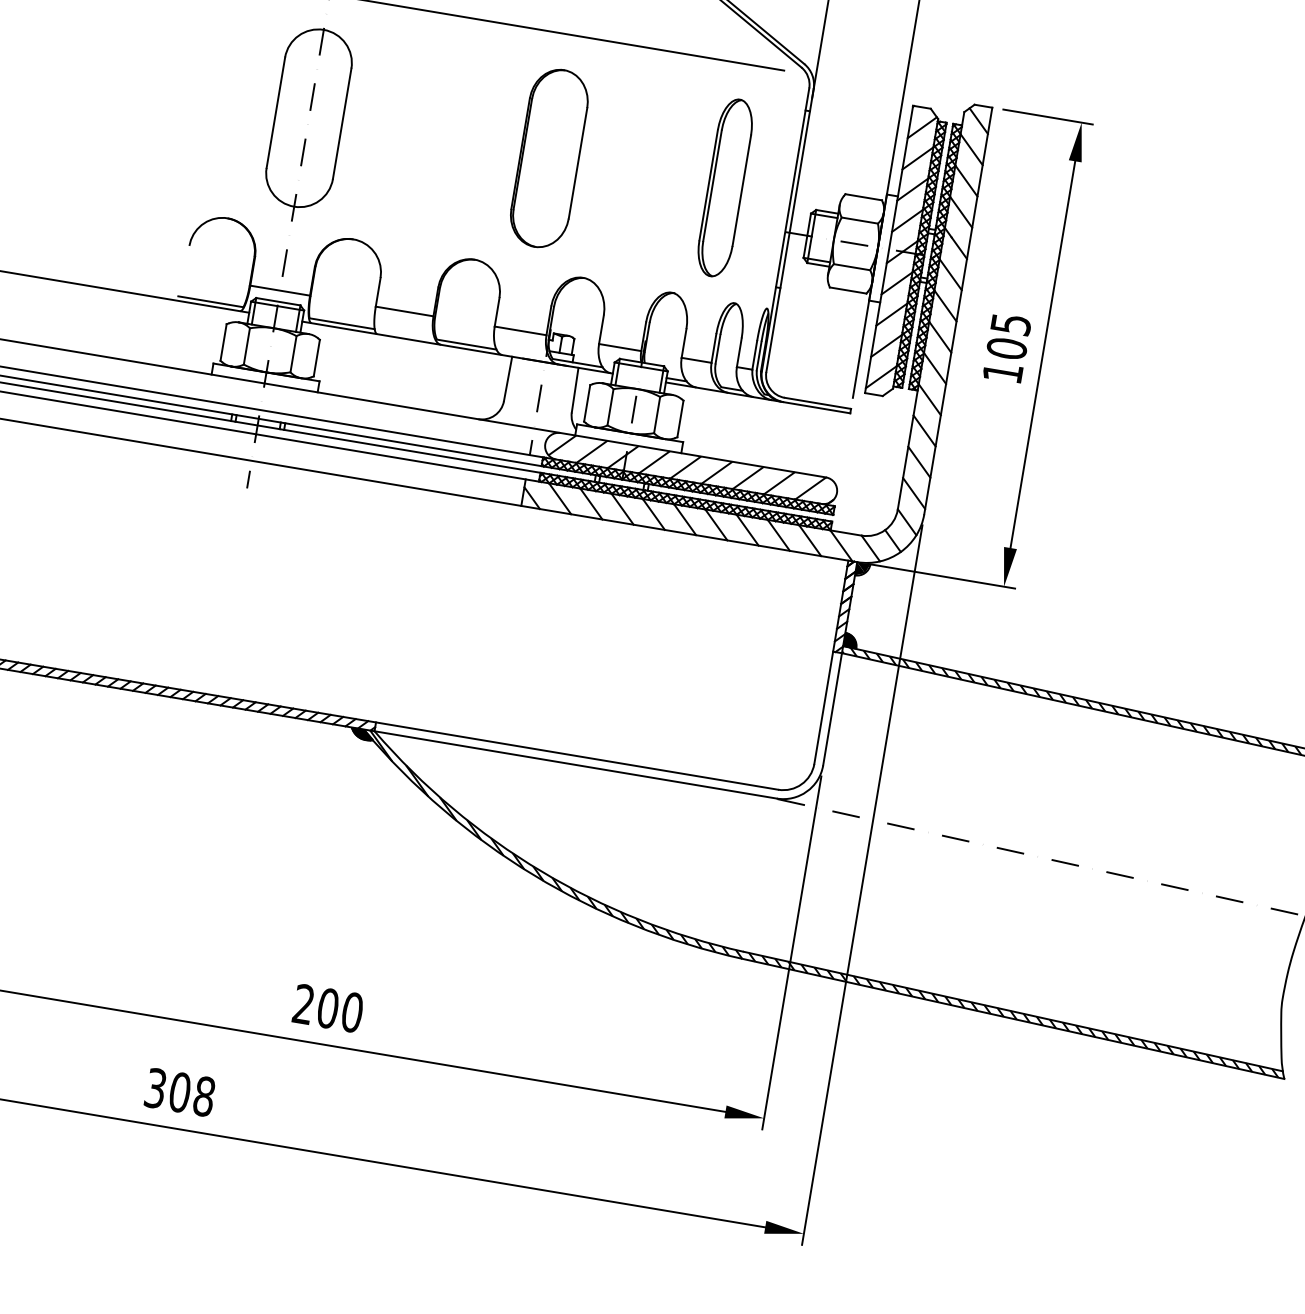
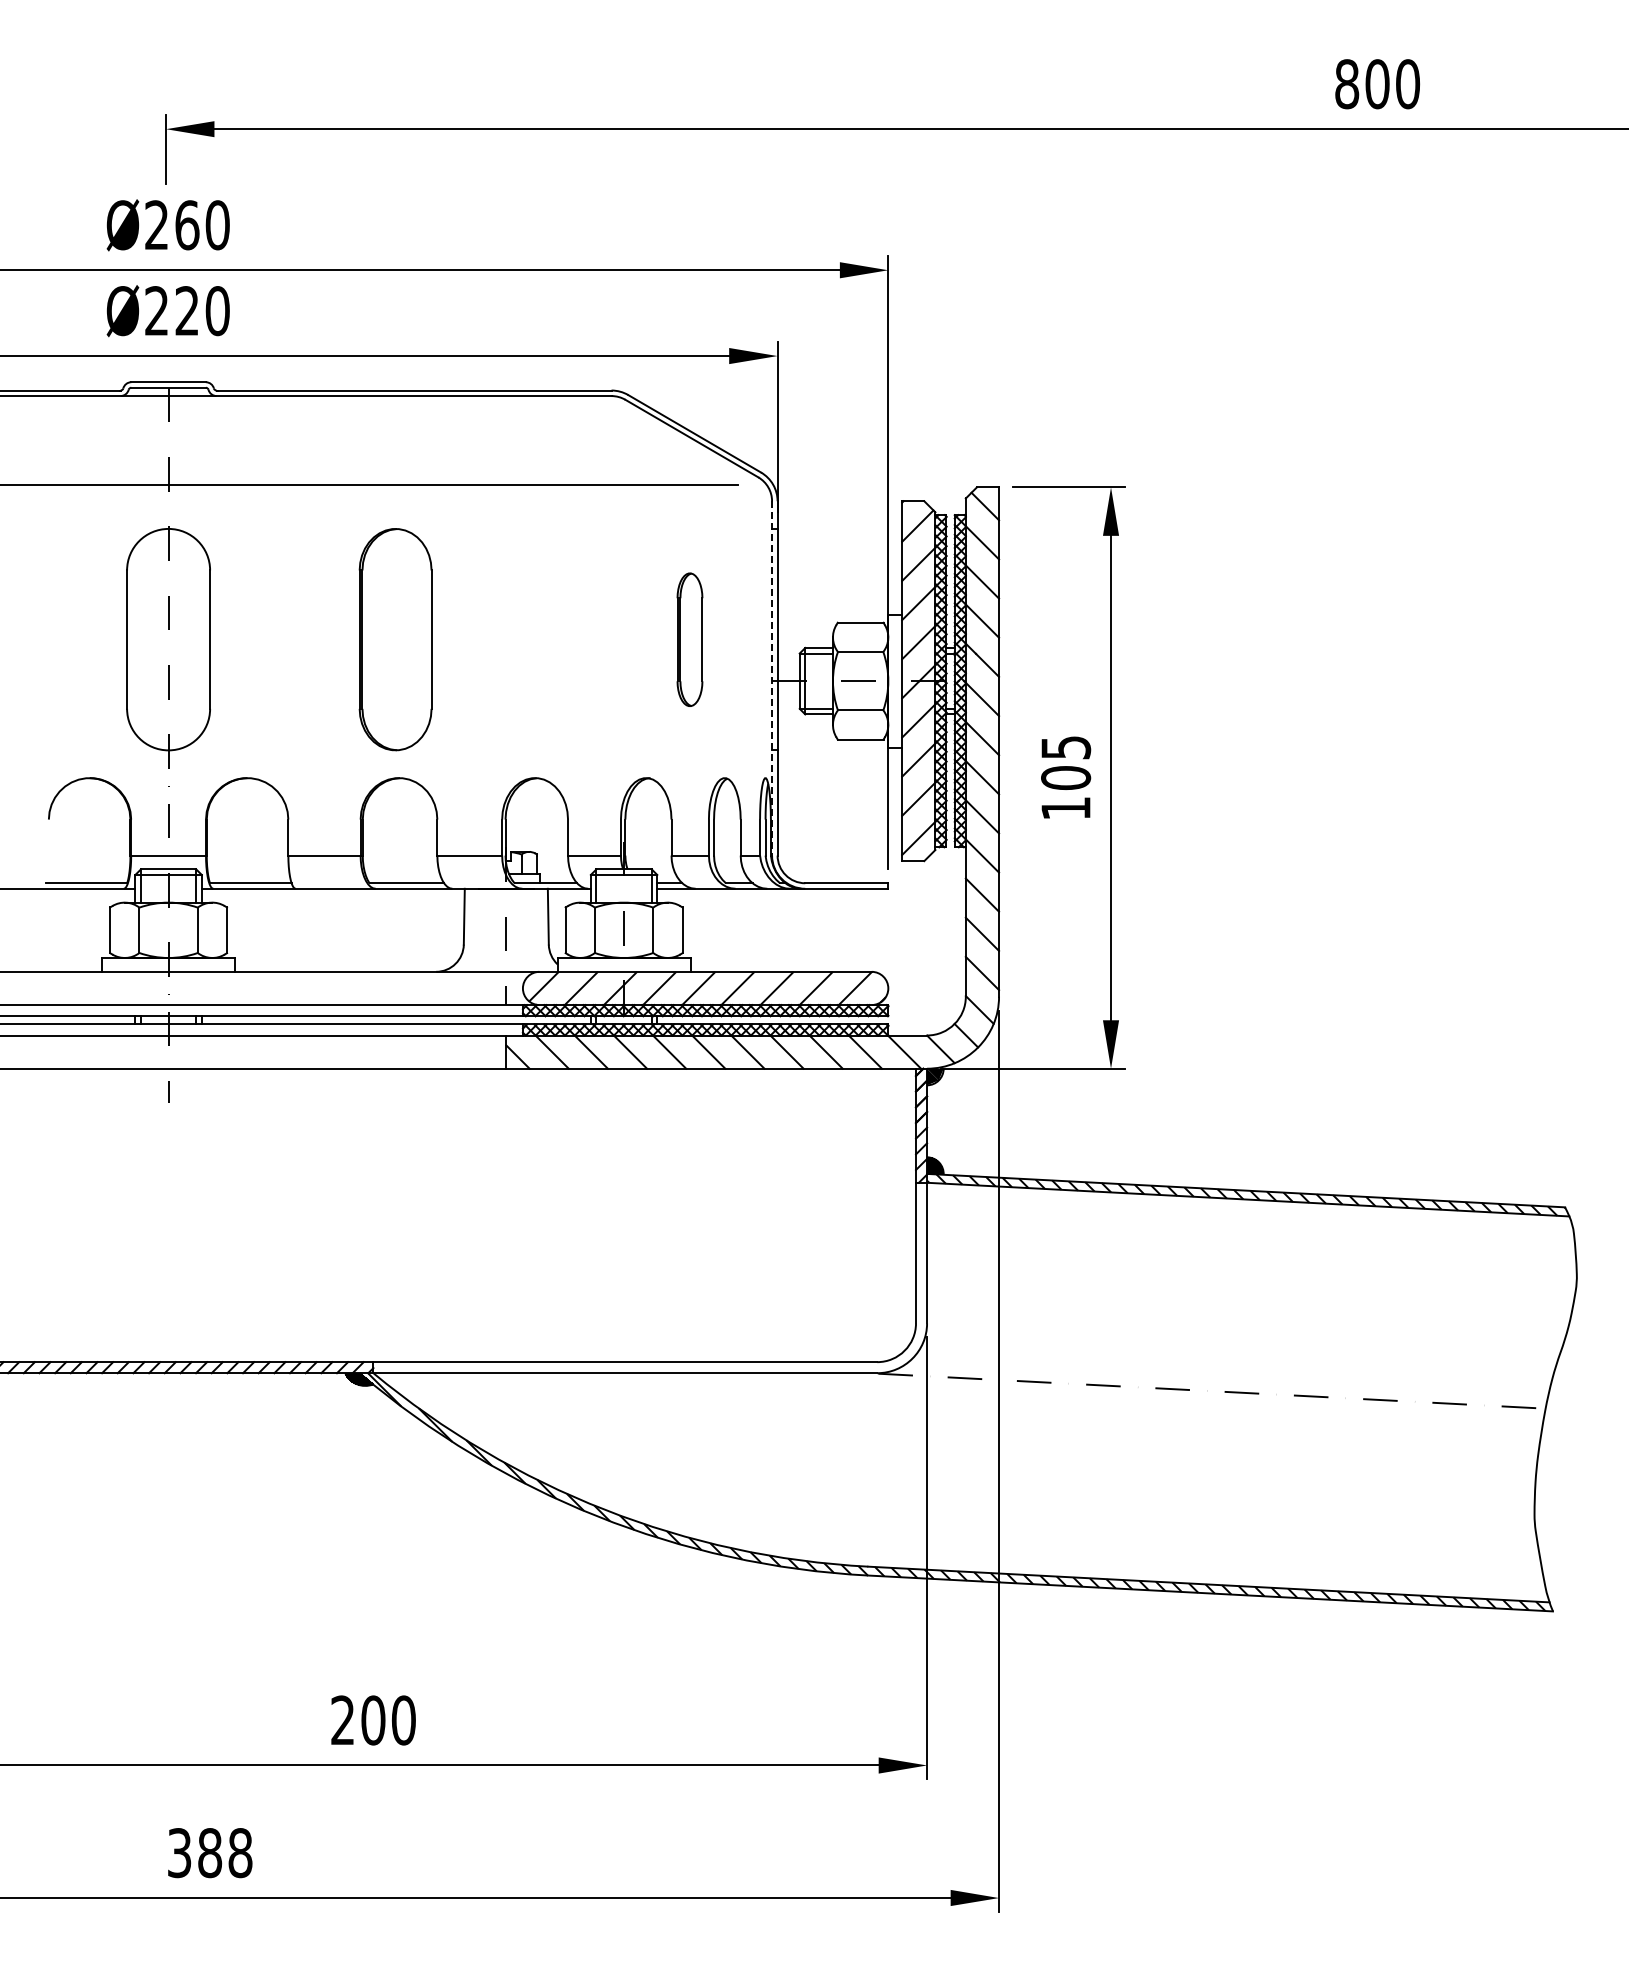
part: (549, 158) -> (395, 639), moved
part: (724, 187) -> (689, 639), size x0.6
line: (785, 229) -> (772, 678), solid -> dashed
text: (180, 1092) -> (210, 1852), 308 -> 388

